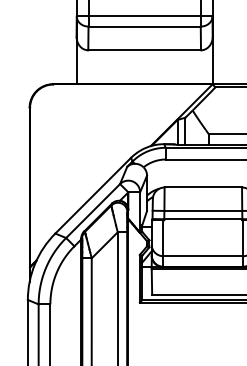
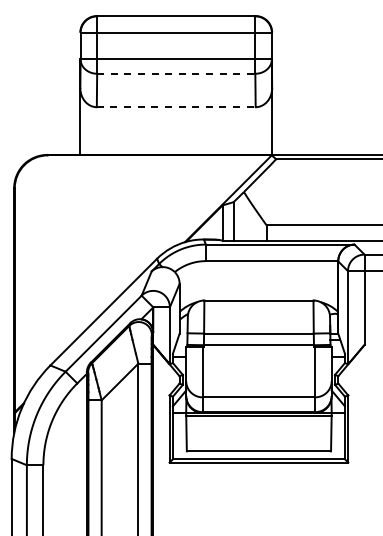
line: (144, 26) -> (176, 73), solid -> dashed
line: (144, 50) -> (176, 107), solid -> dashed

